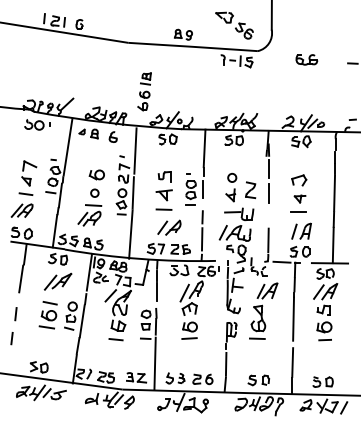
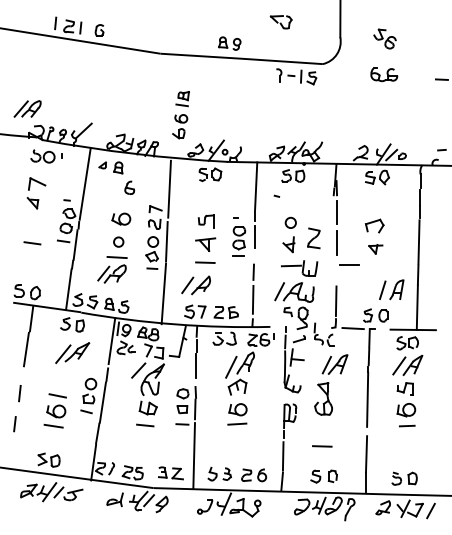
part: (243, 30) -> (384, 38), moved
part: (113, 136) -> (129, 187), moved
line: (121, 156) -> (276, 195), moved
part: (29, 173) -> (36, 193), moved
part: (22, 210) -> (27, 108), moved
line: (298, 211) -> (349, 264), moved
part: (168, 227) -> (195, 285), moved
part: (301, 231) -> (391, 289), moved
part: (47, 314) -> (54, 410), moved
line: (257, 338) -> (322, 446), moved

